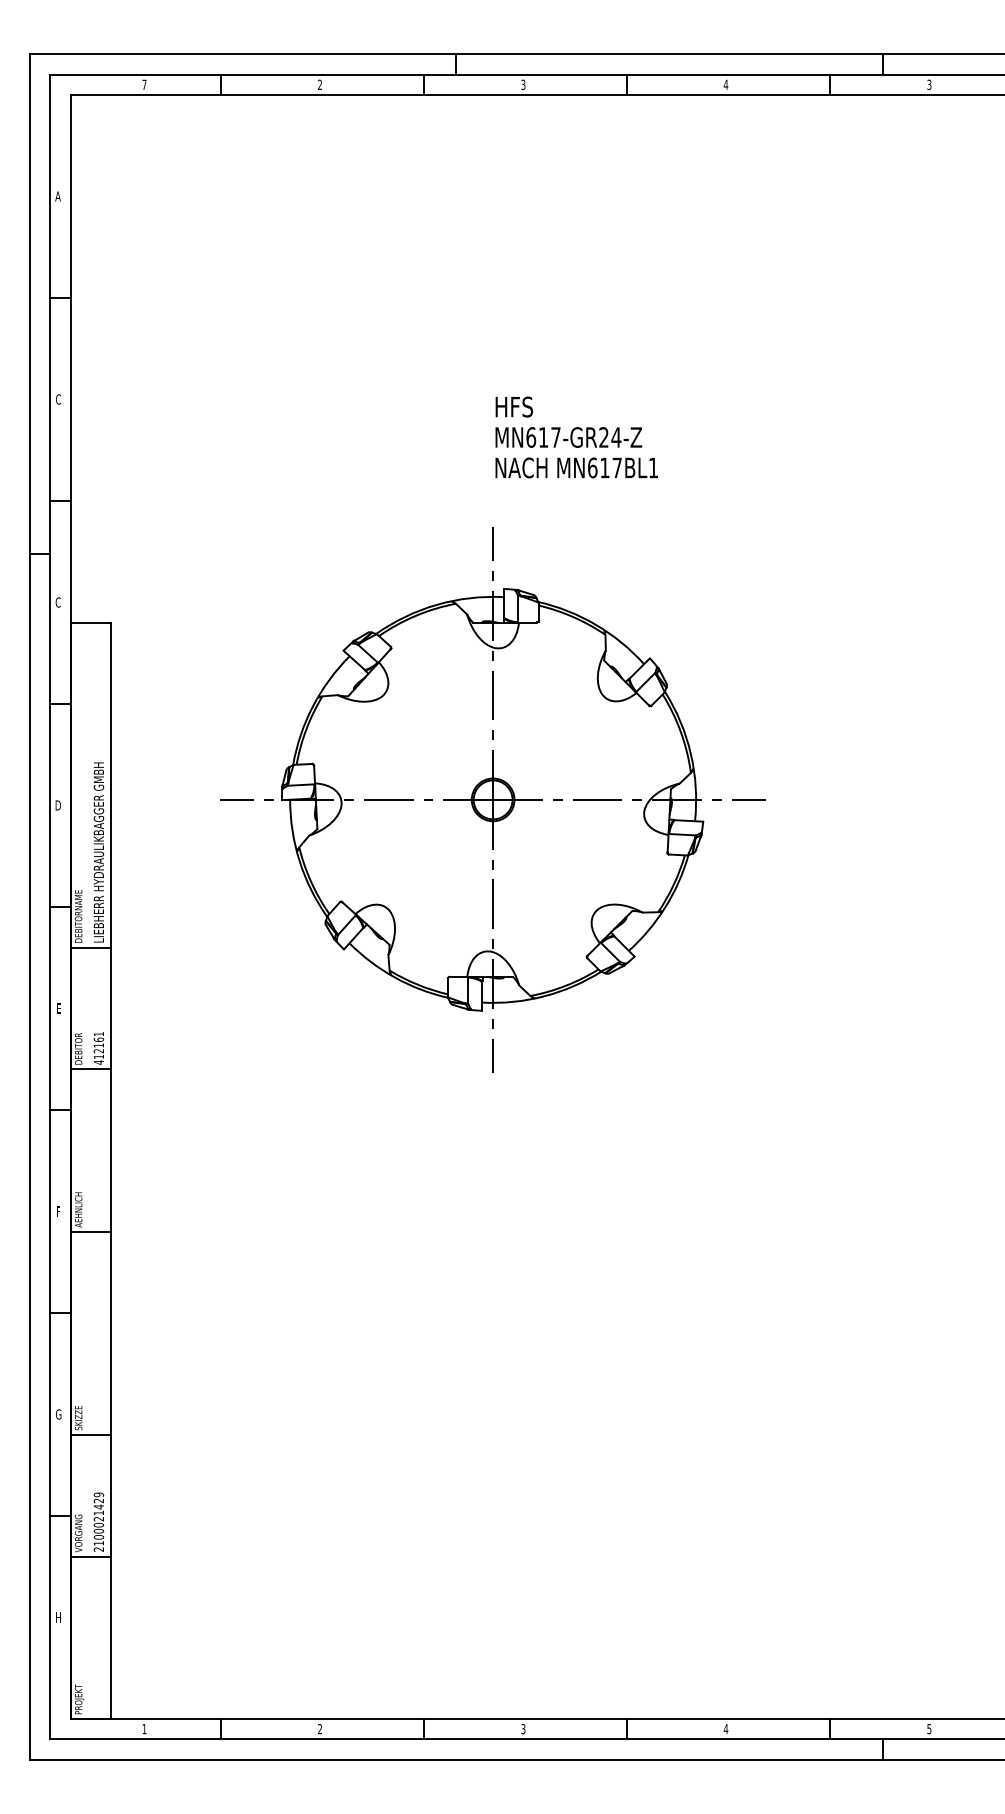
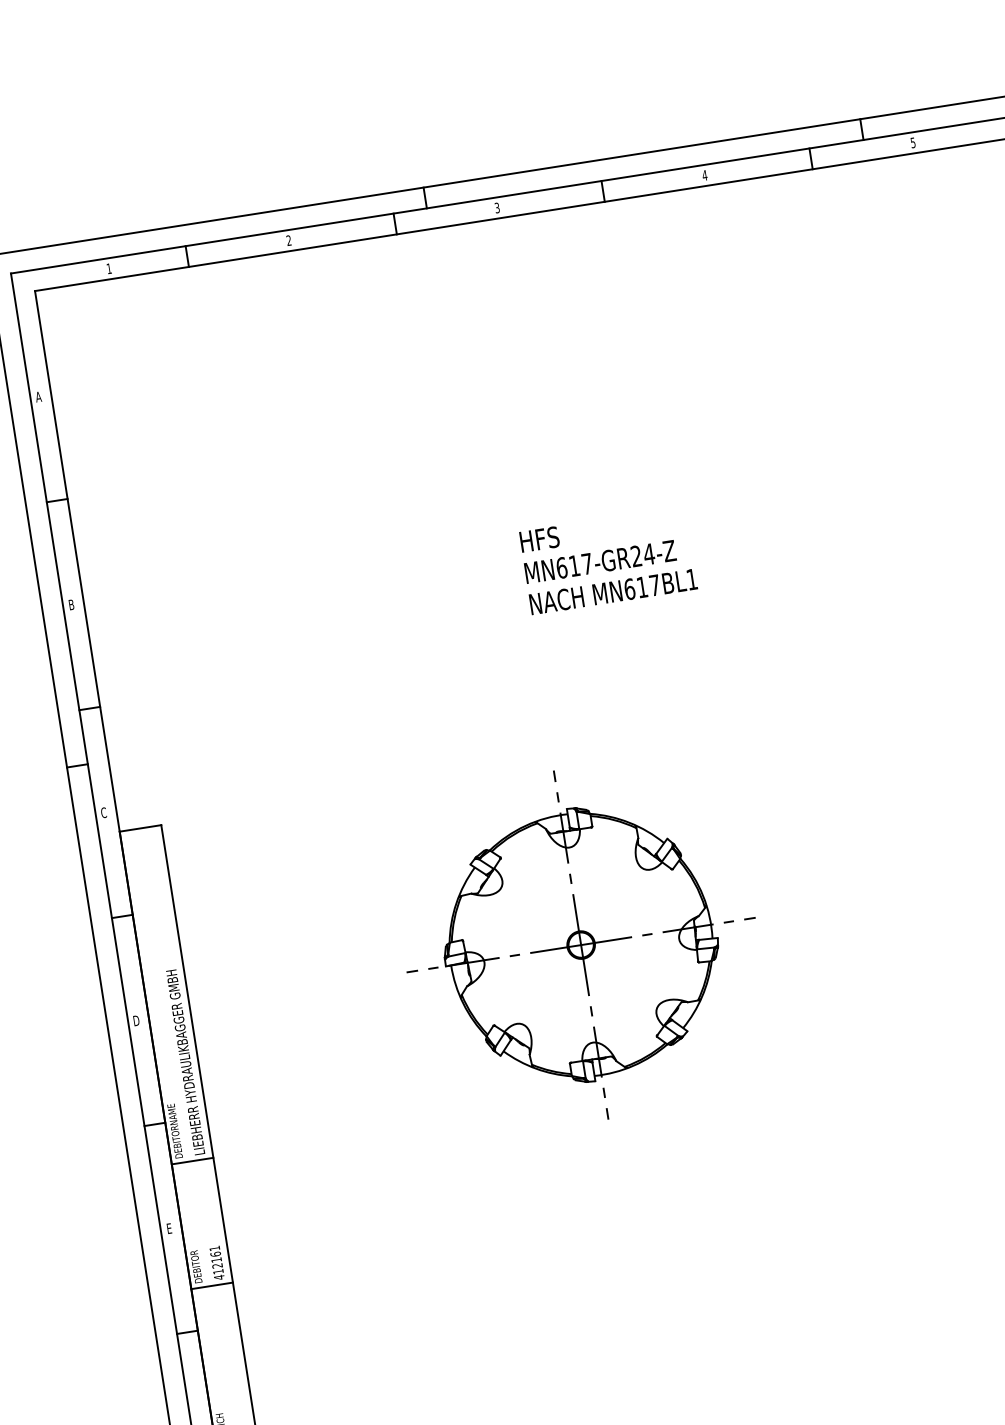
text: (929, 83) -> (913, 141), 3 -> 5
text: (144, 84) -> (109, 268), 7 -> 1
text: (58, 399) -> (71, 604), C -> B
part: (493, 799) -> (581, 944), size x0.62

